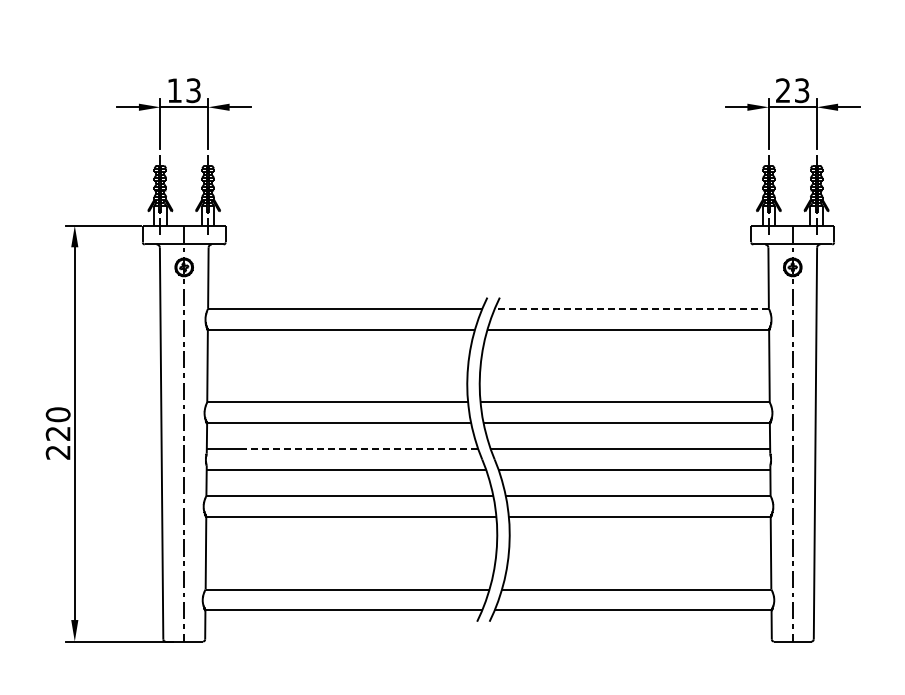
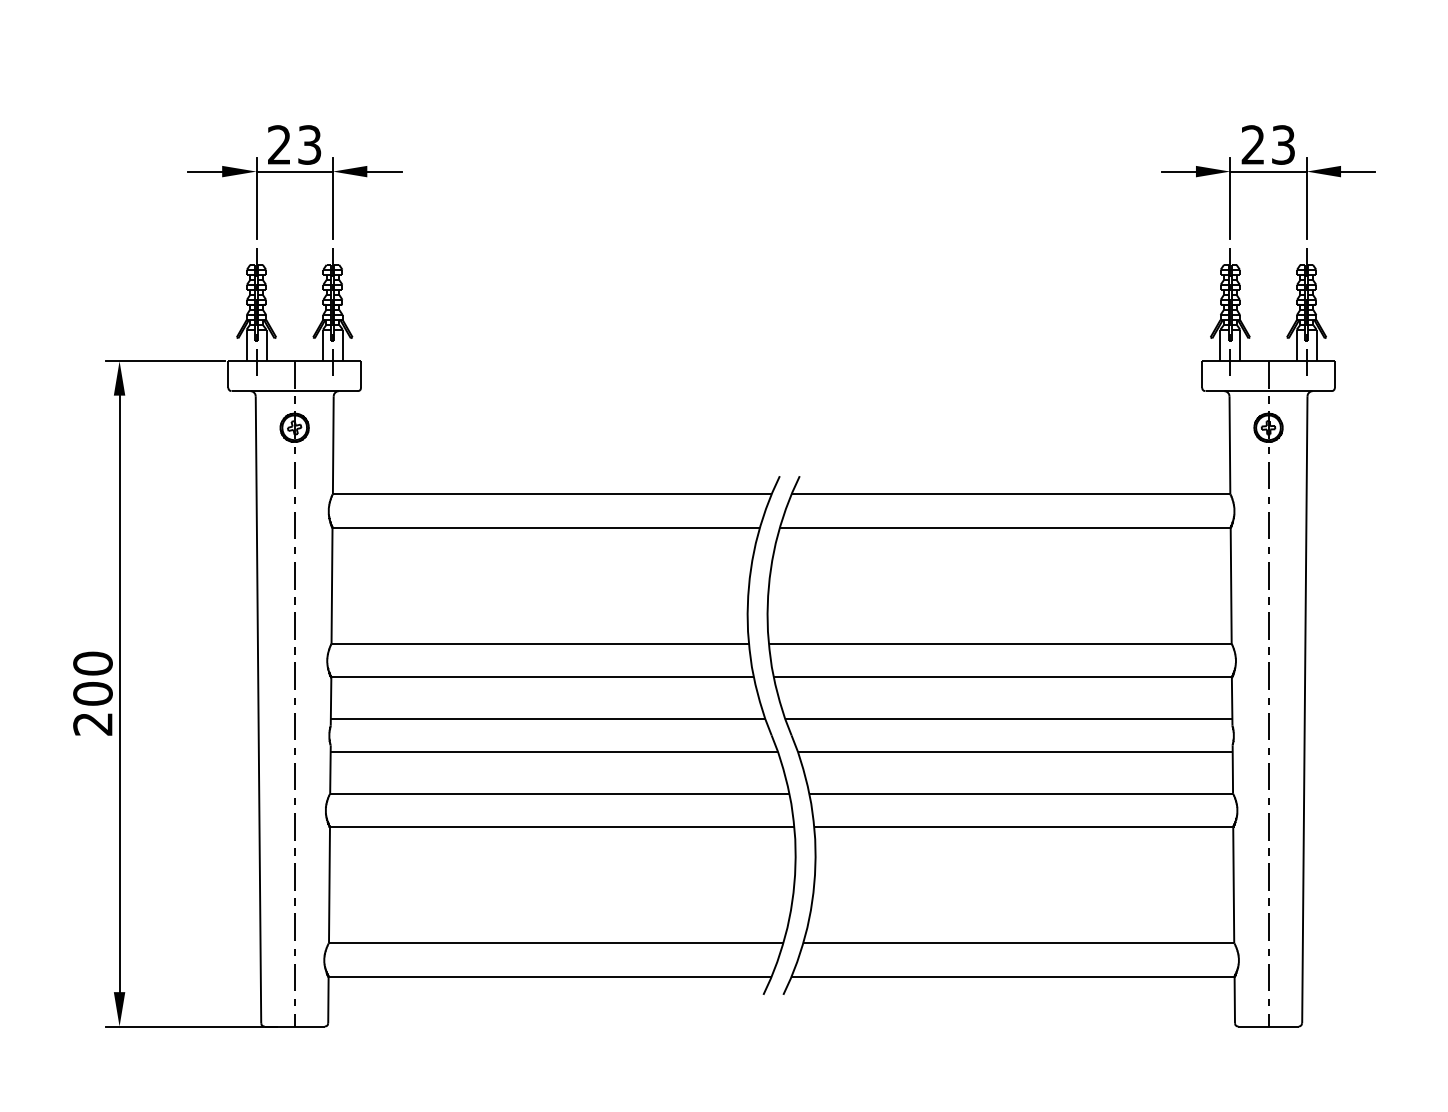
text: (174, 90) -> (279, 144), 13 -> 23
line: (631, 308) -> (1010, 493), dashed -> solid
text: (57, 433) -> (91, 693), 220 -> 200
line: (362, 449) -> (579, 719), dashed -> solid

